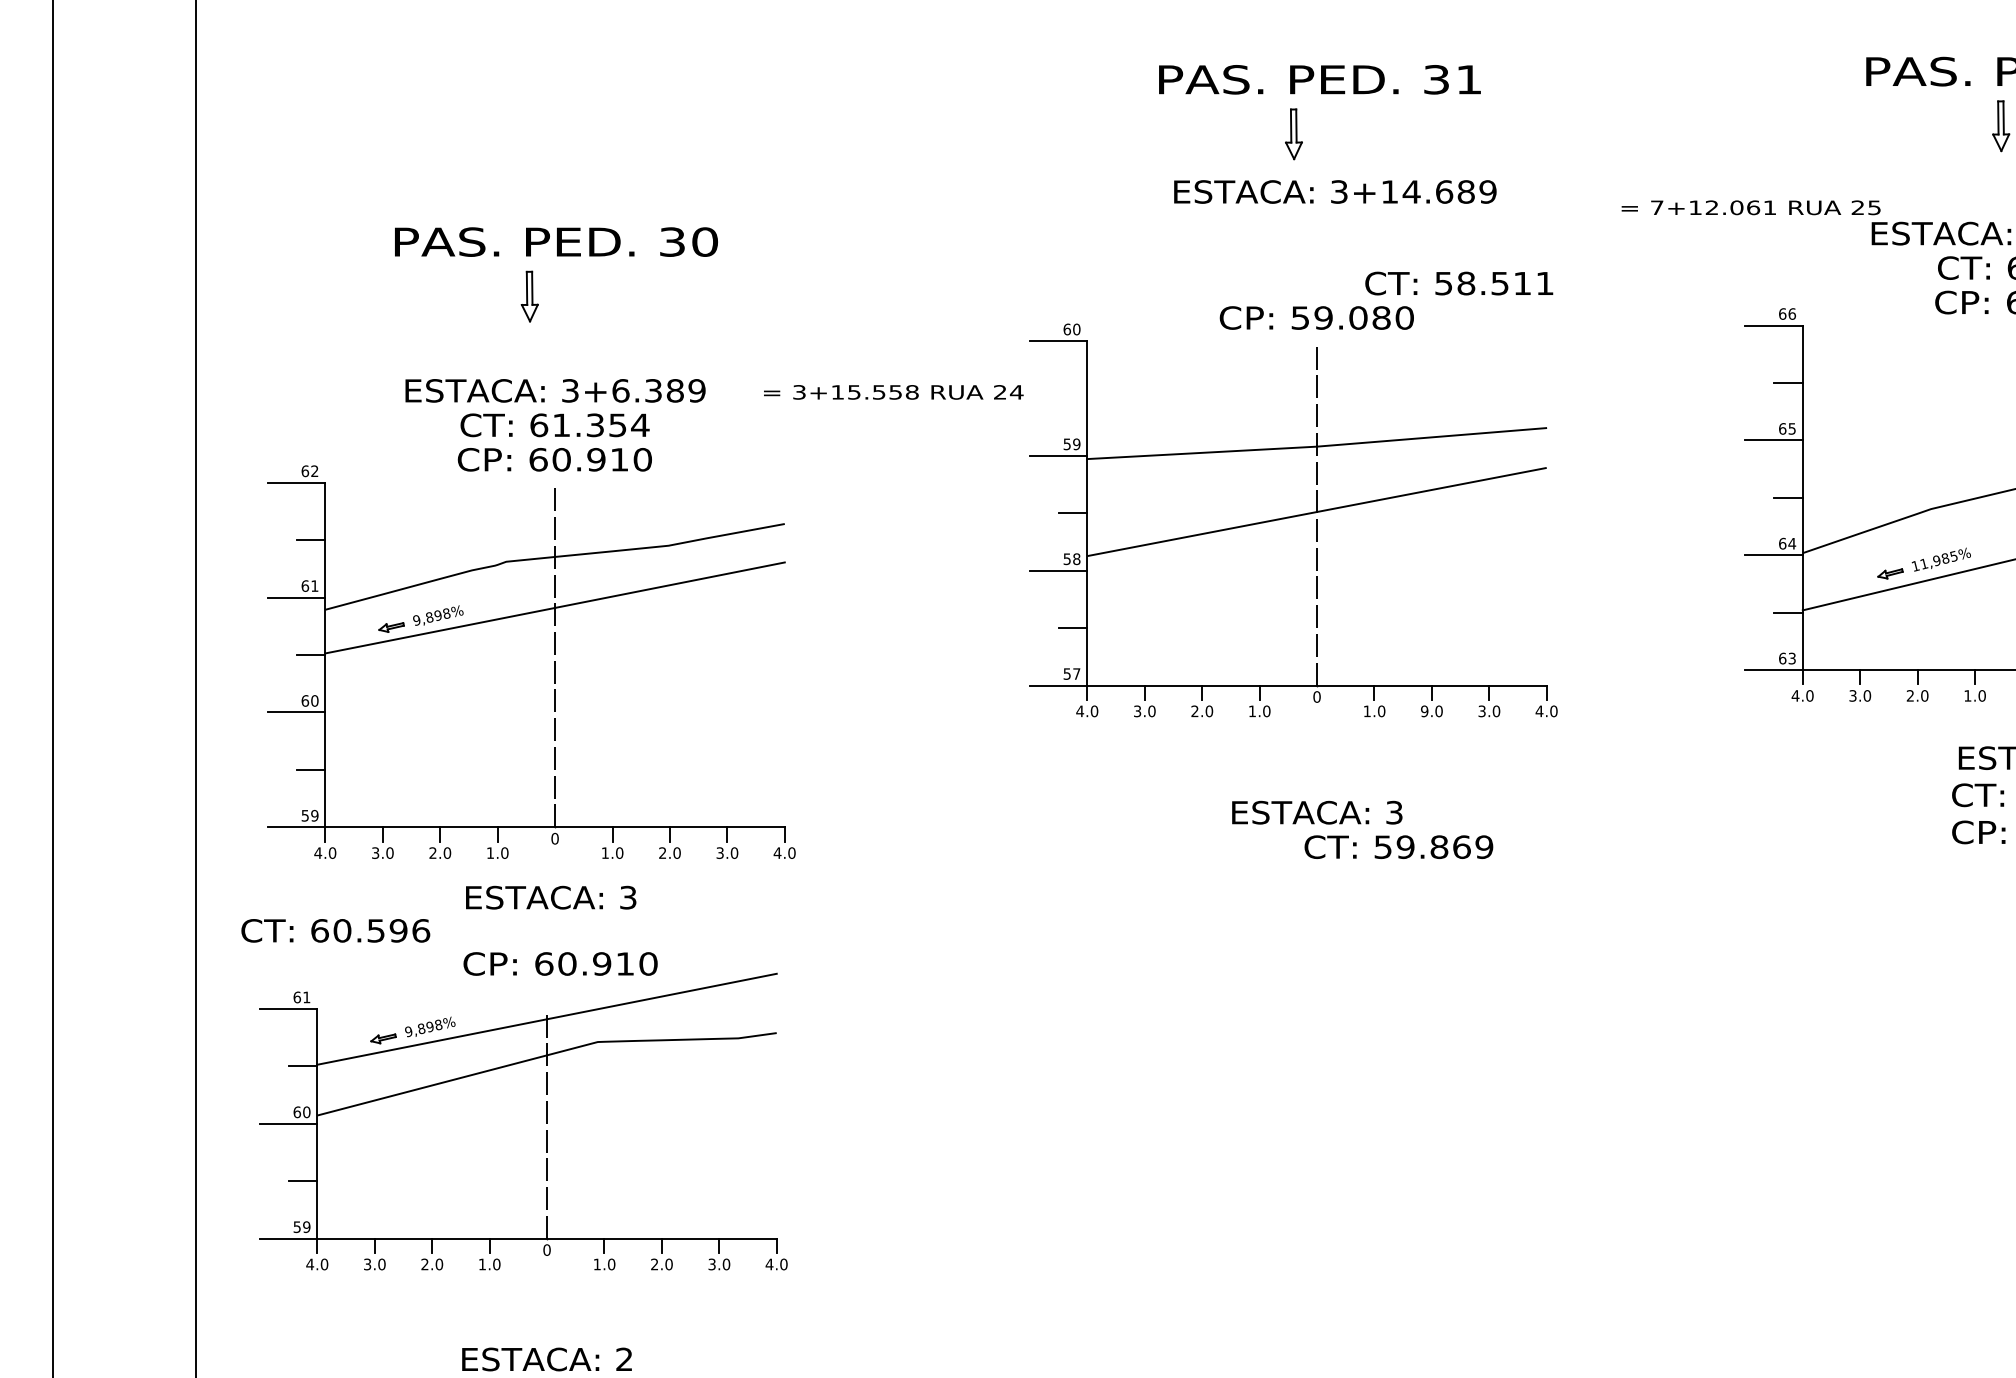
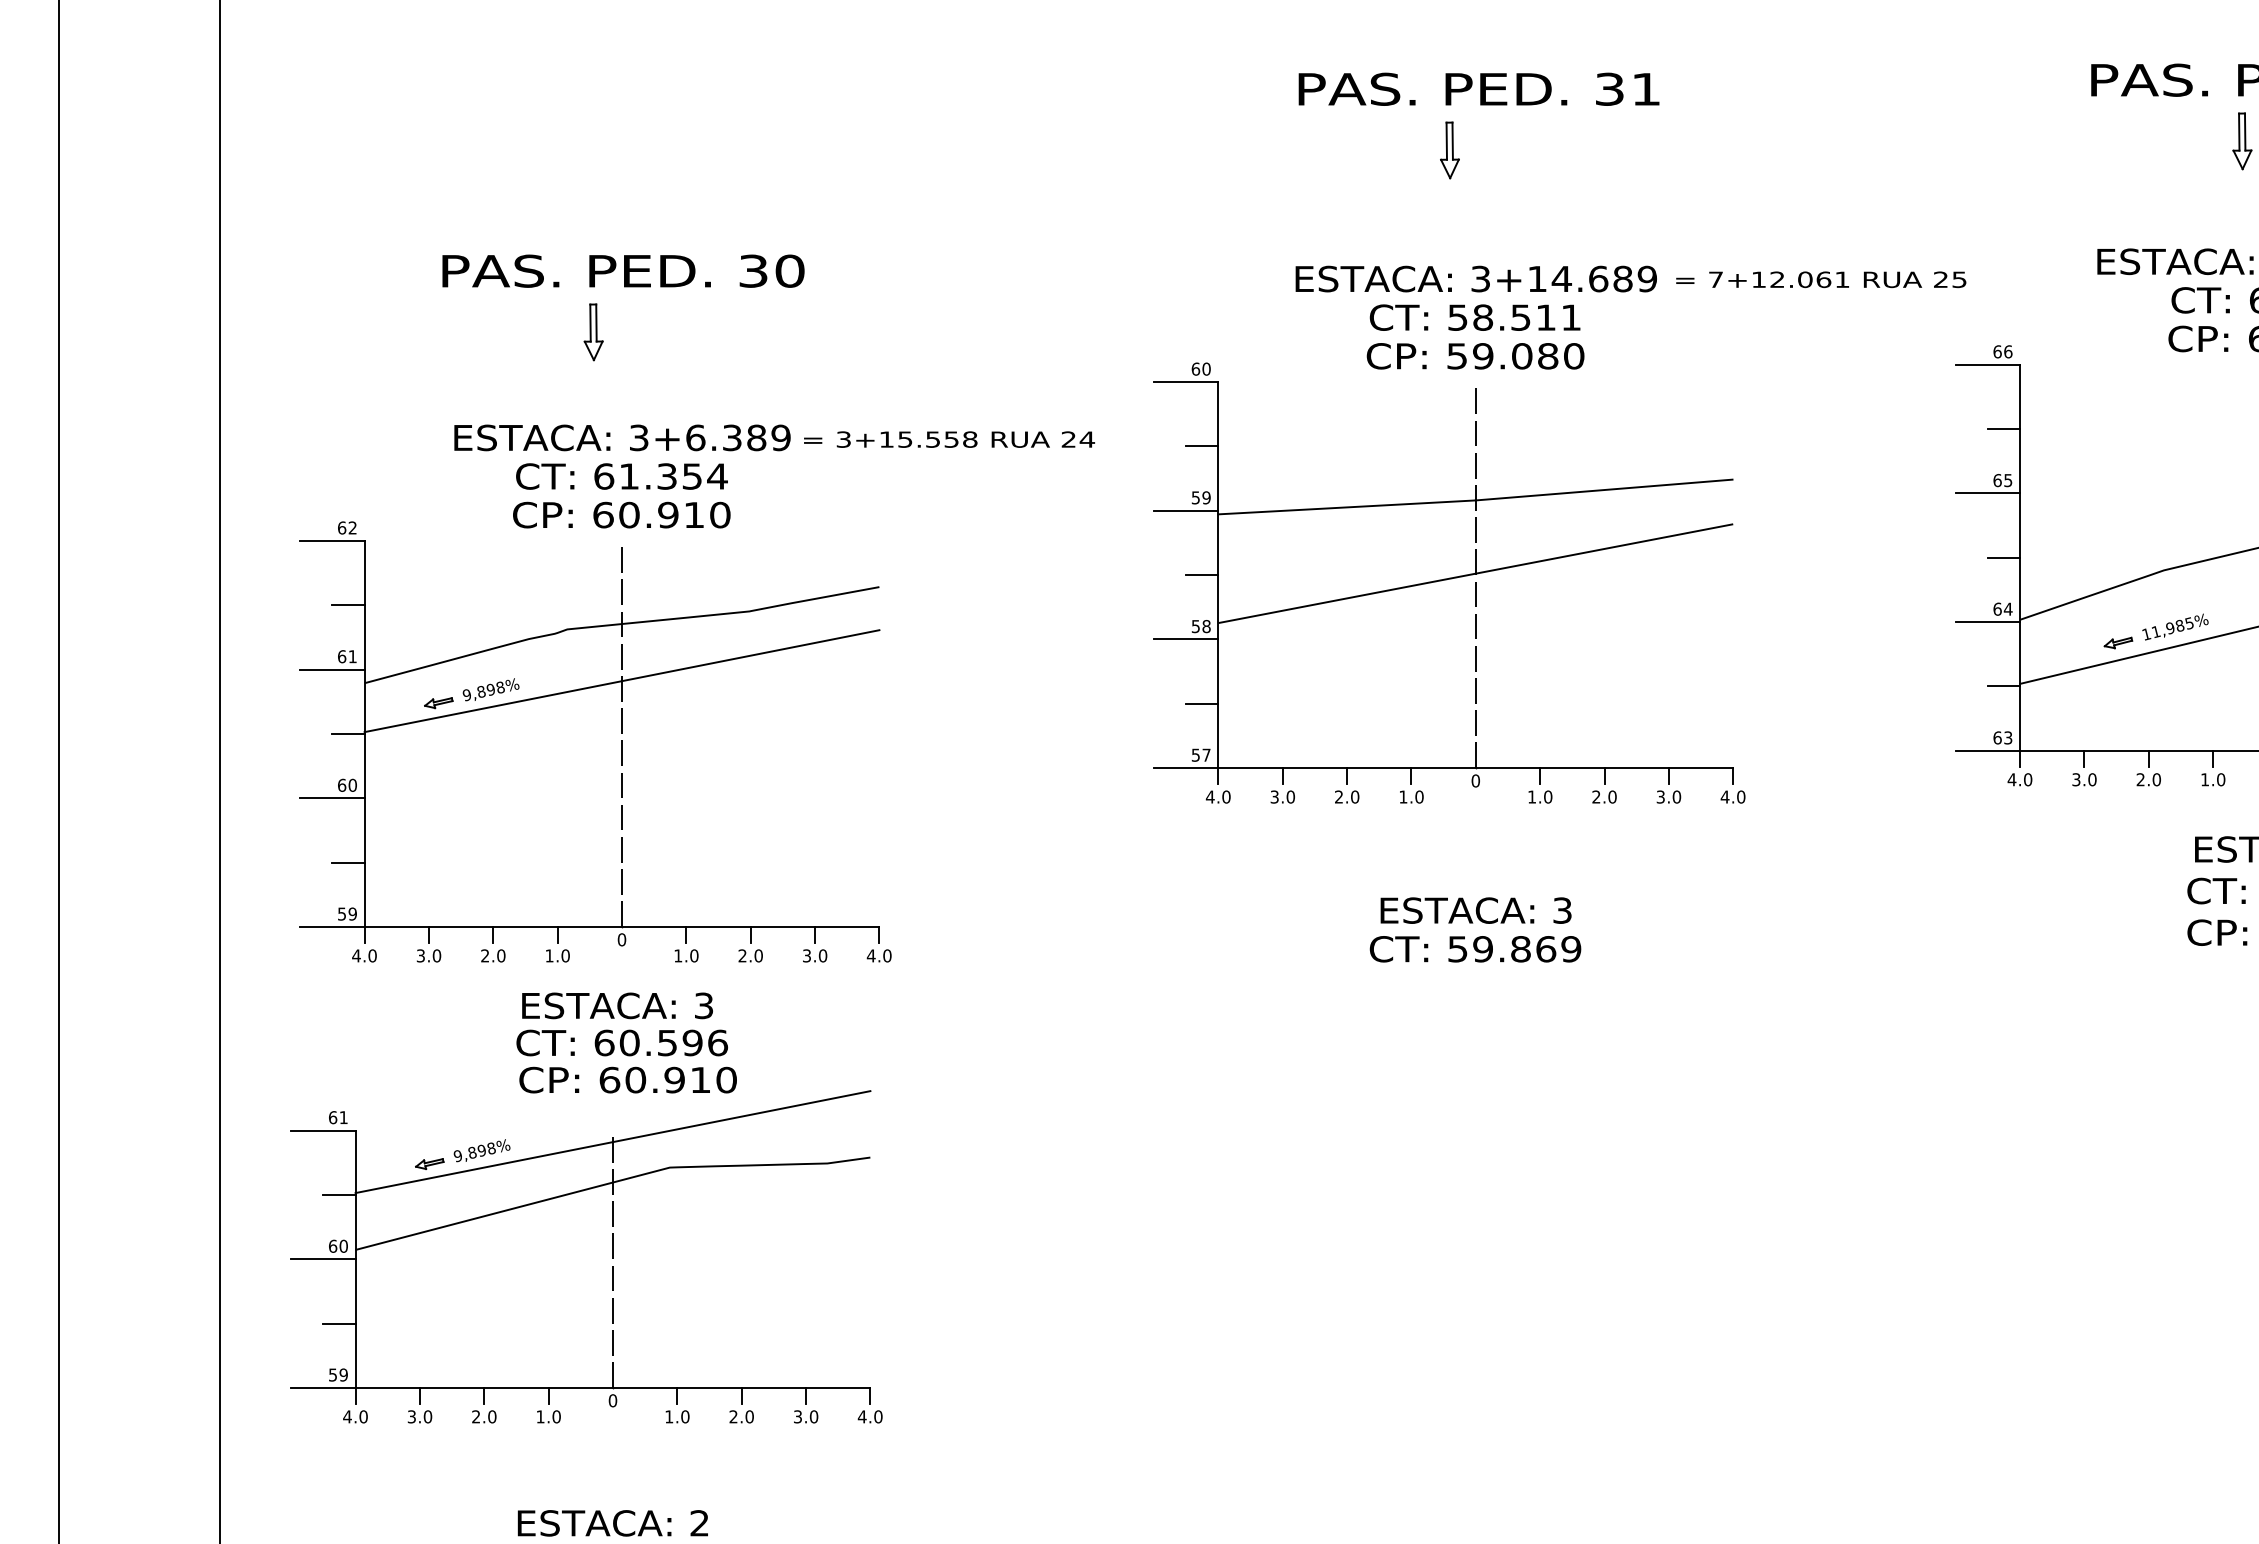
text: (1334, 191) -> (1475, 278), moved
text: (1751, 207) -> (1821, 279), moved
text: (1458, 283) -> (1474, 317), moved
text: (893, 392) -> (949, 439), moved
line: (1073, 398) -> (1202, 446), added
text: (1424, 710) -> (1596, 796), 9.0 -> 2.0
text: (1398, 847) -> (1475, 949), moved
text: (335, 930) -> (621, 1042), moved

